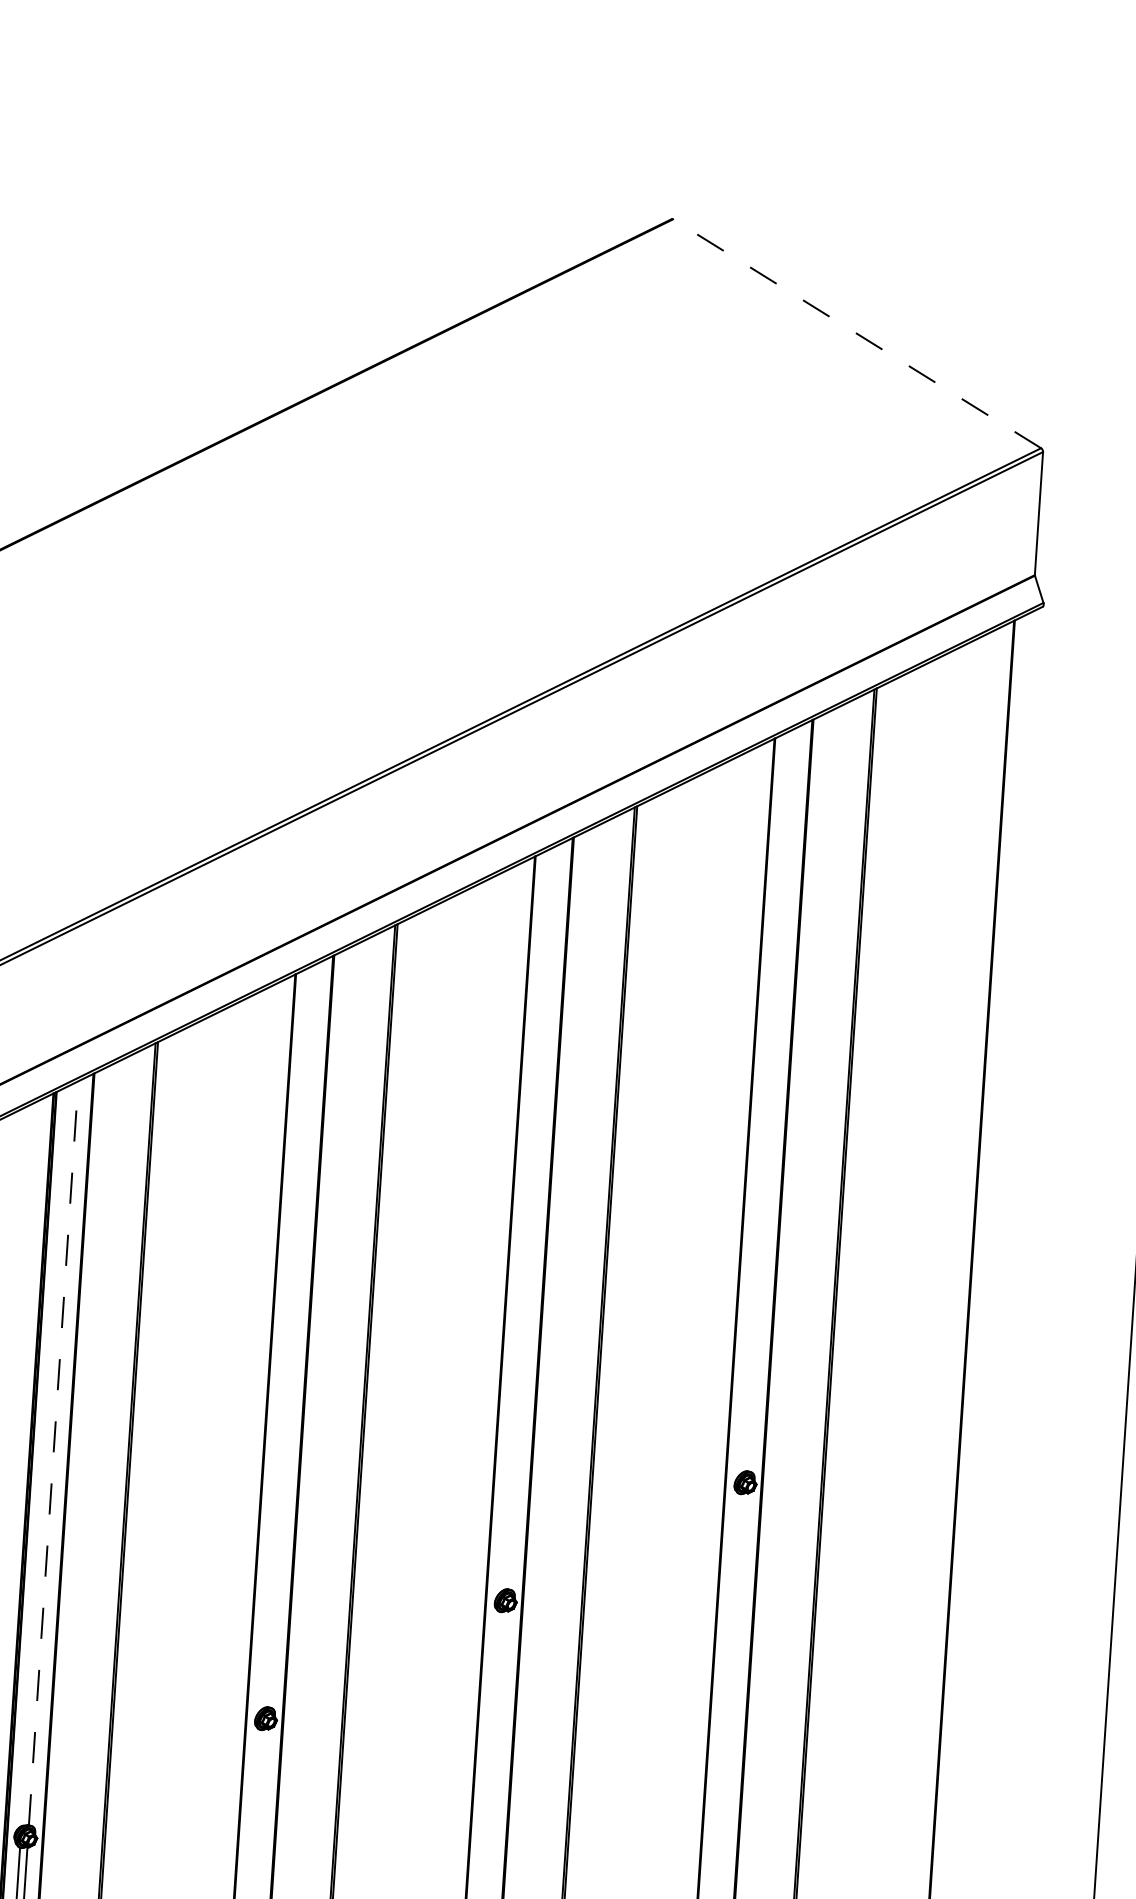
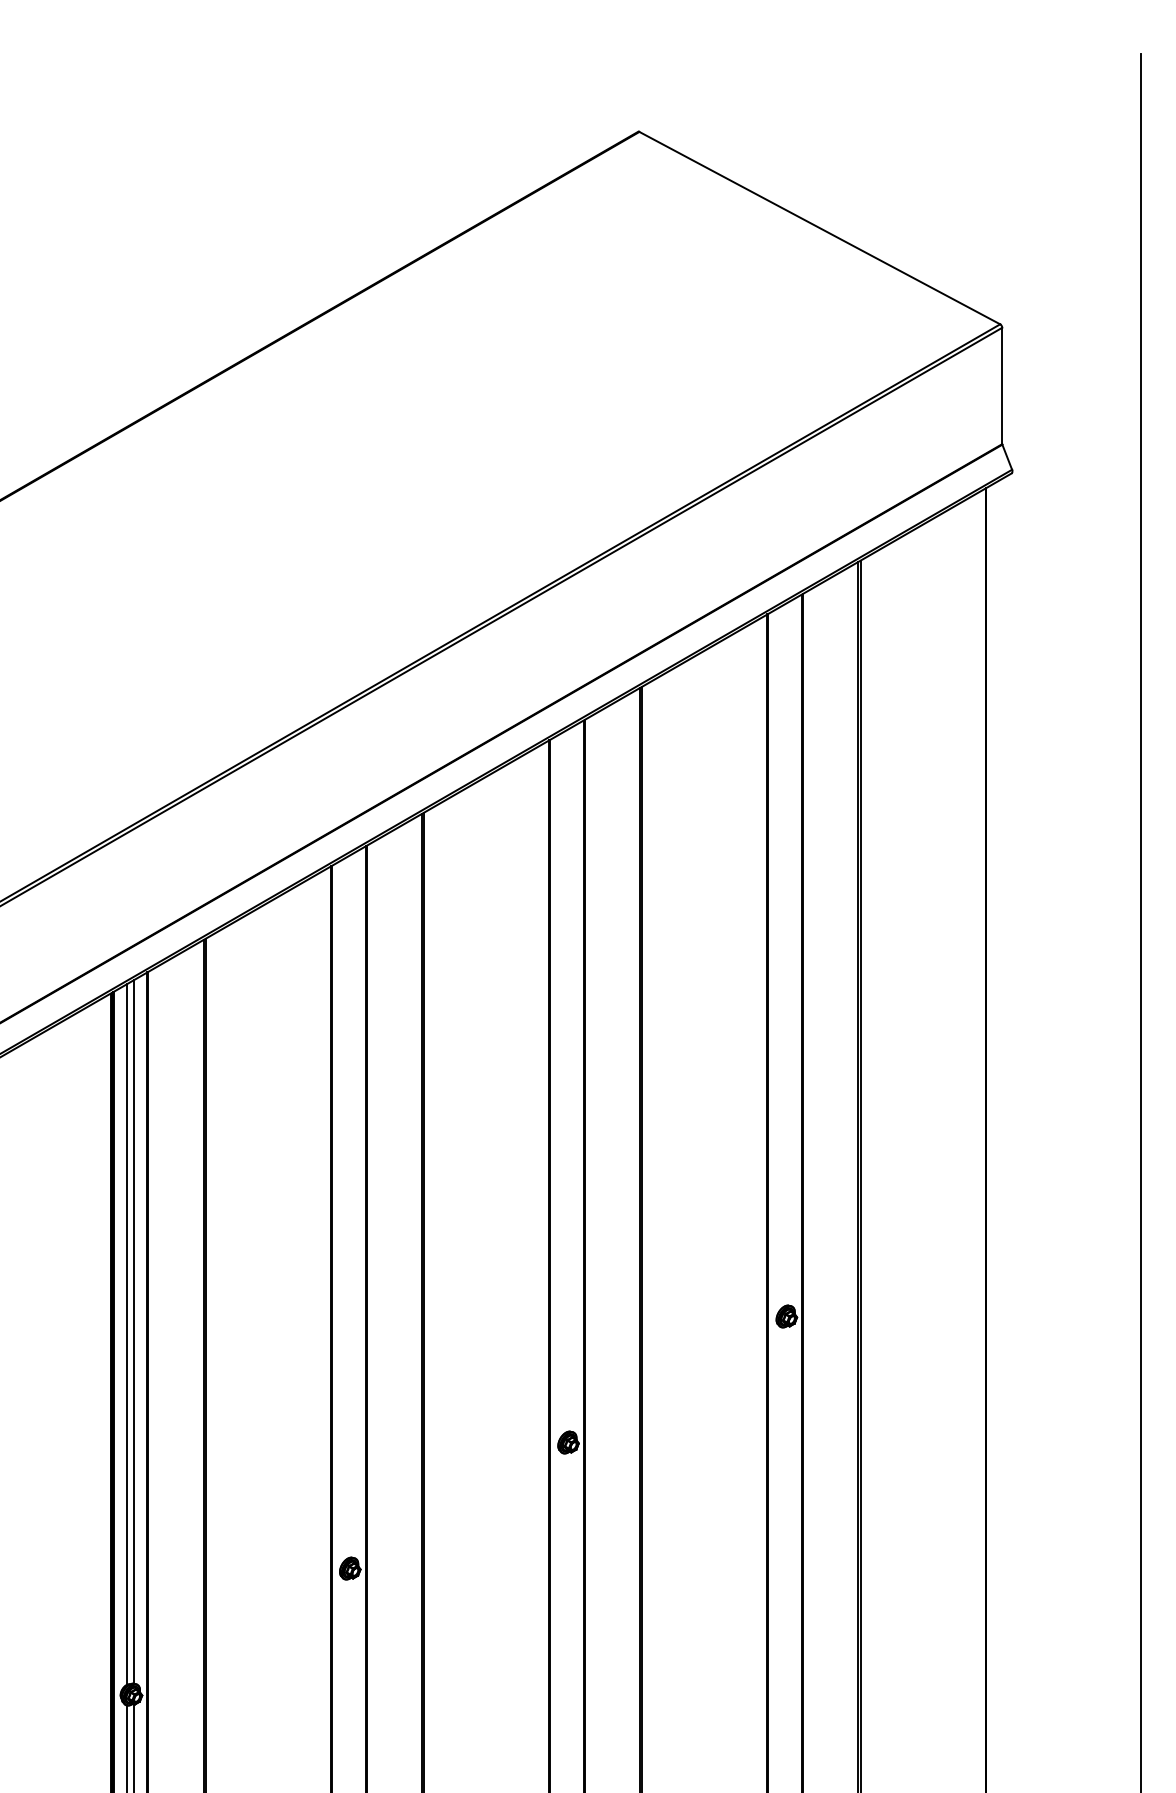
line: (856, 333) -> (819, 227), dashed -> solid
line: (53, 1453) -> (133, 1332), dashed -> solid
line: (45, 1455) -> (126, 1334), added

